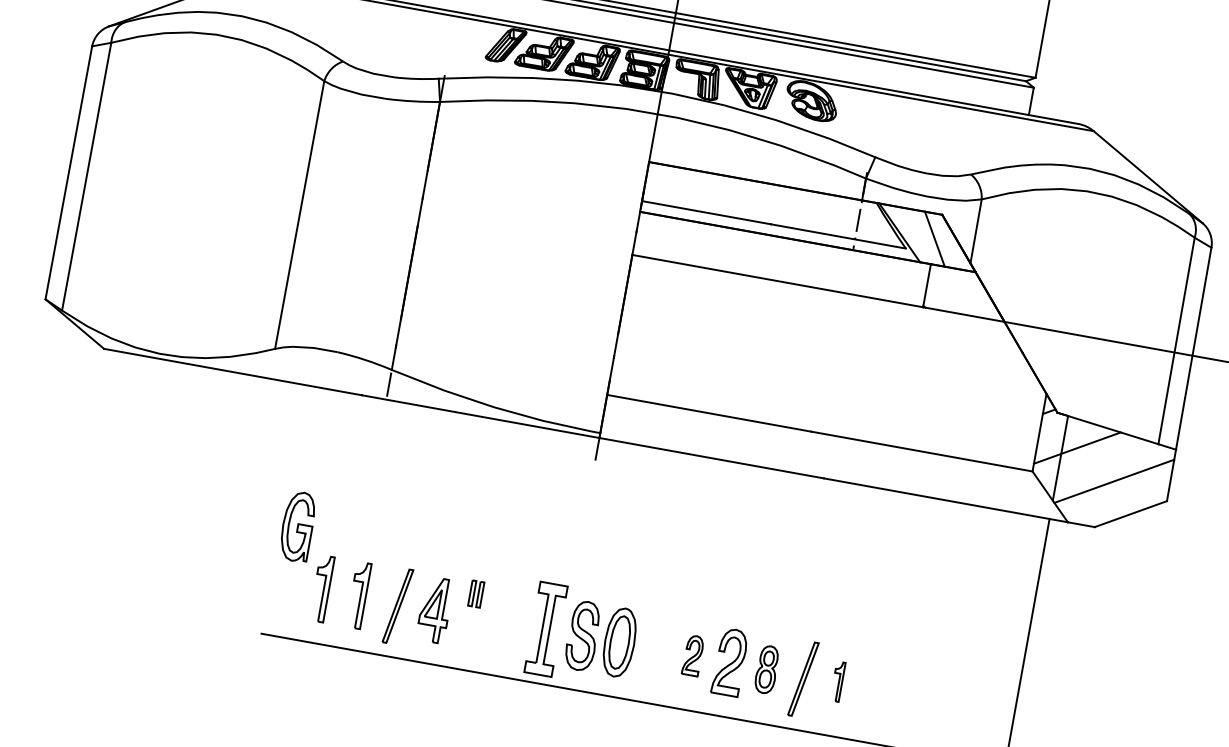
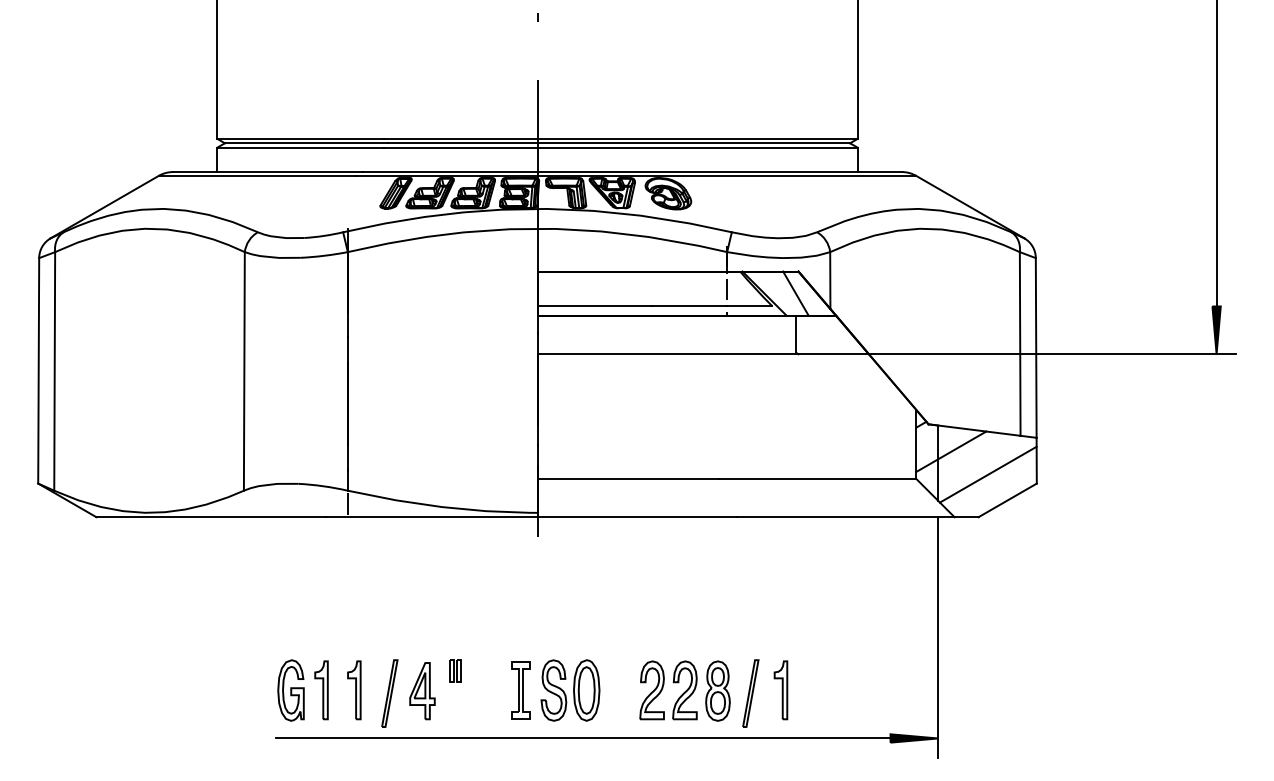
part: (297, 526) -> (290, 690), moved
part: (545, 629) -> (520, 690), size x0.71
part: (692, 655) -> (651, 690), size x1.67
part: (766, 668) -> (717, 690), size x1.43
part: (837, 681) -> (780, 690), size x1.67

